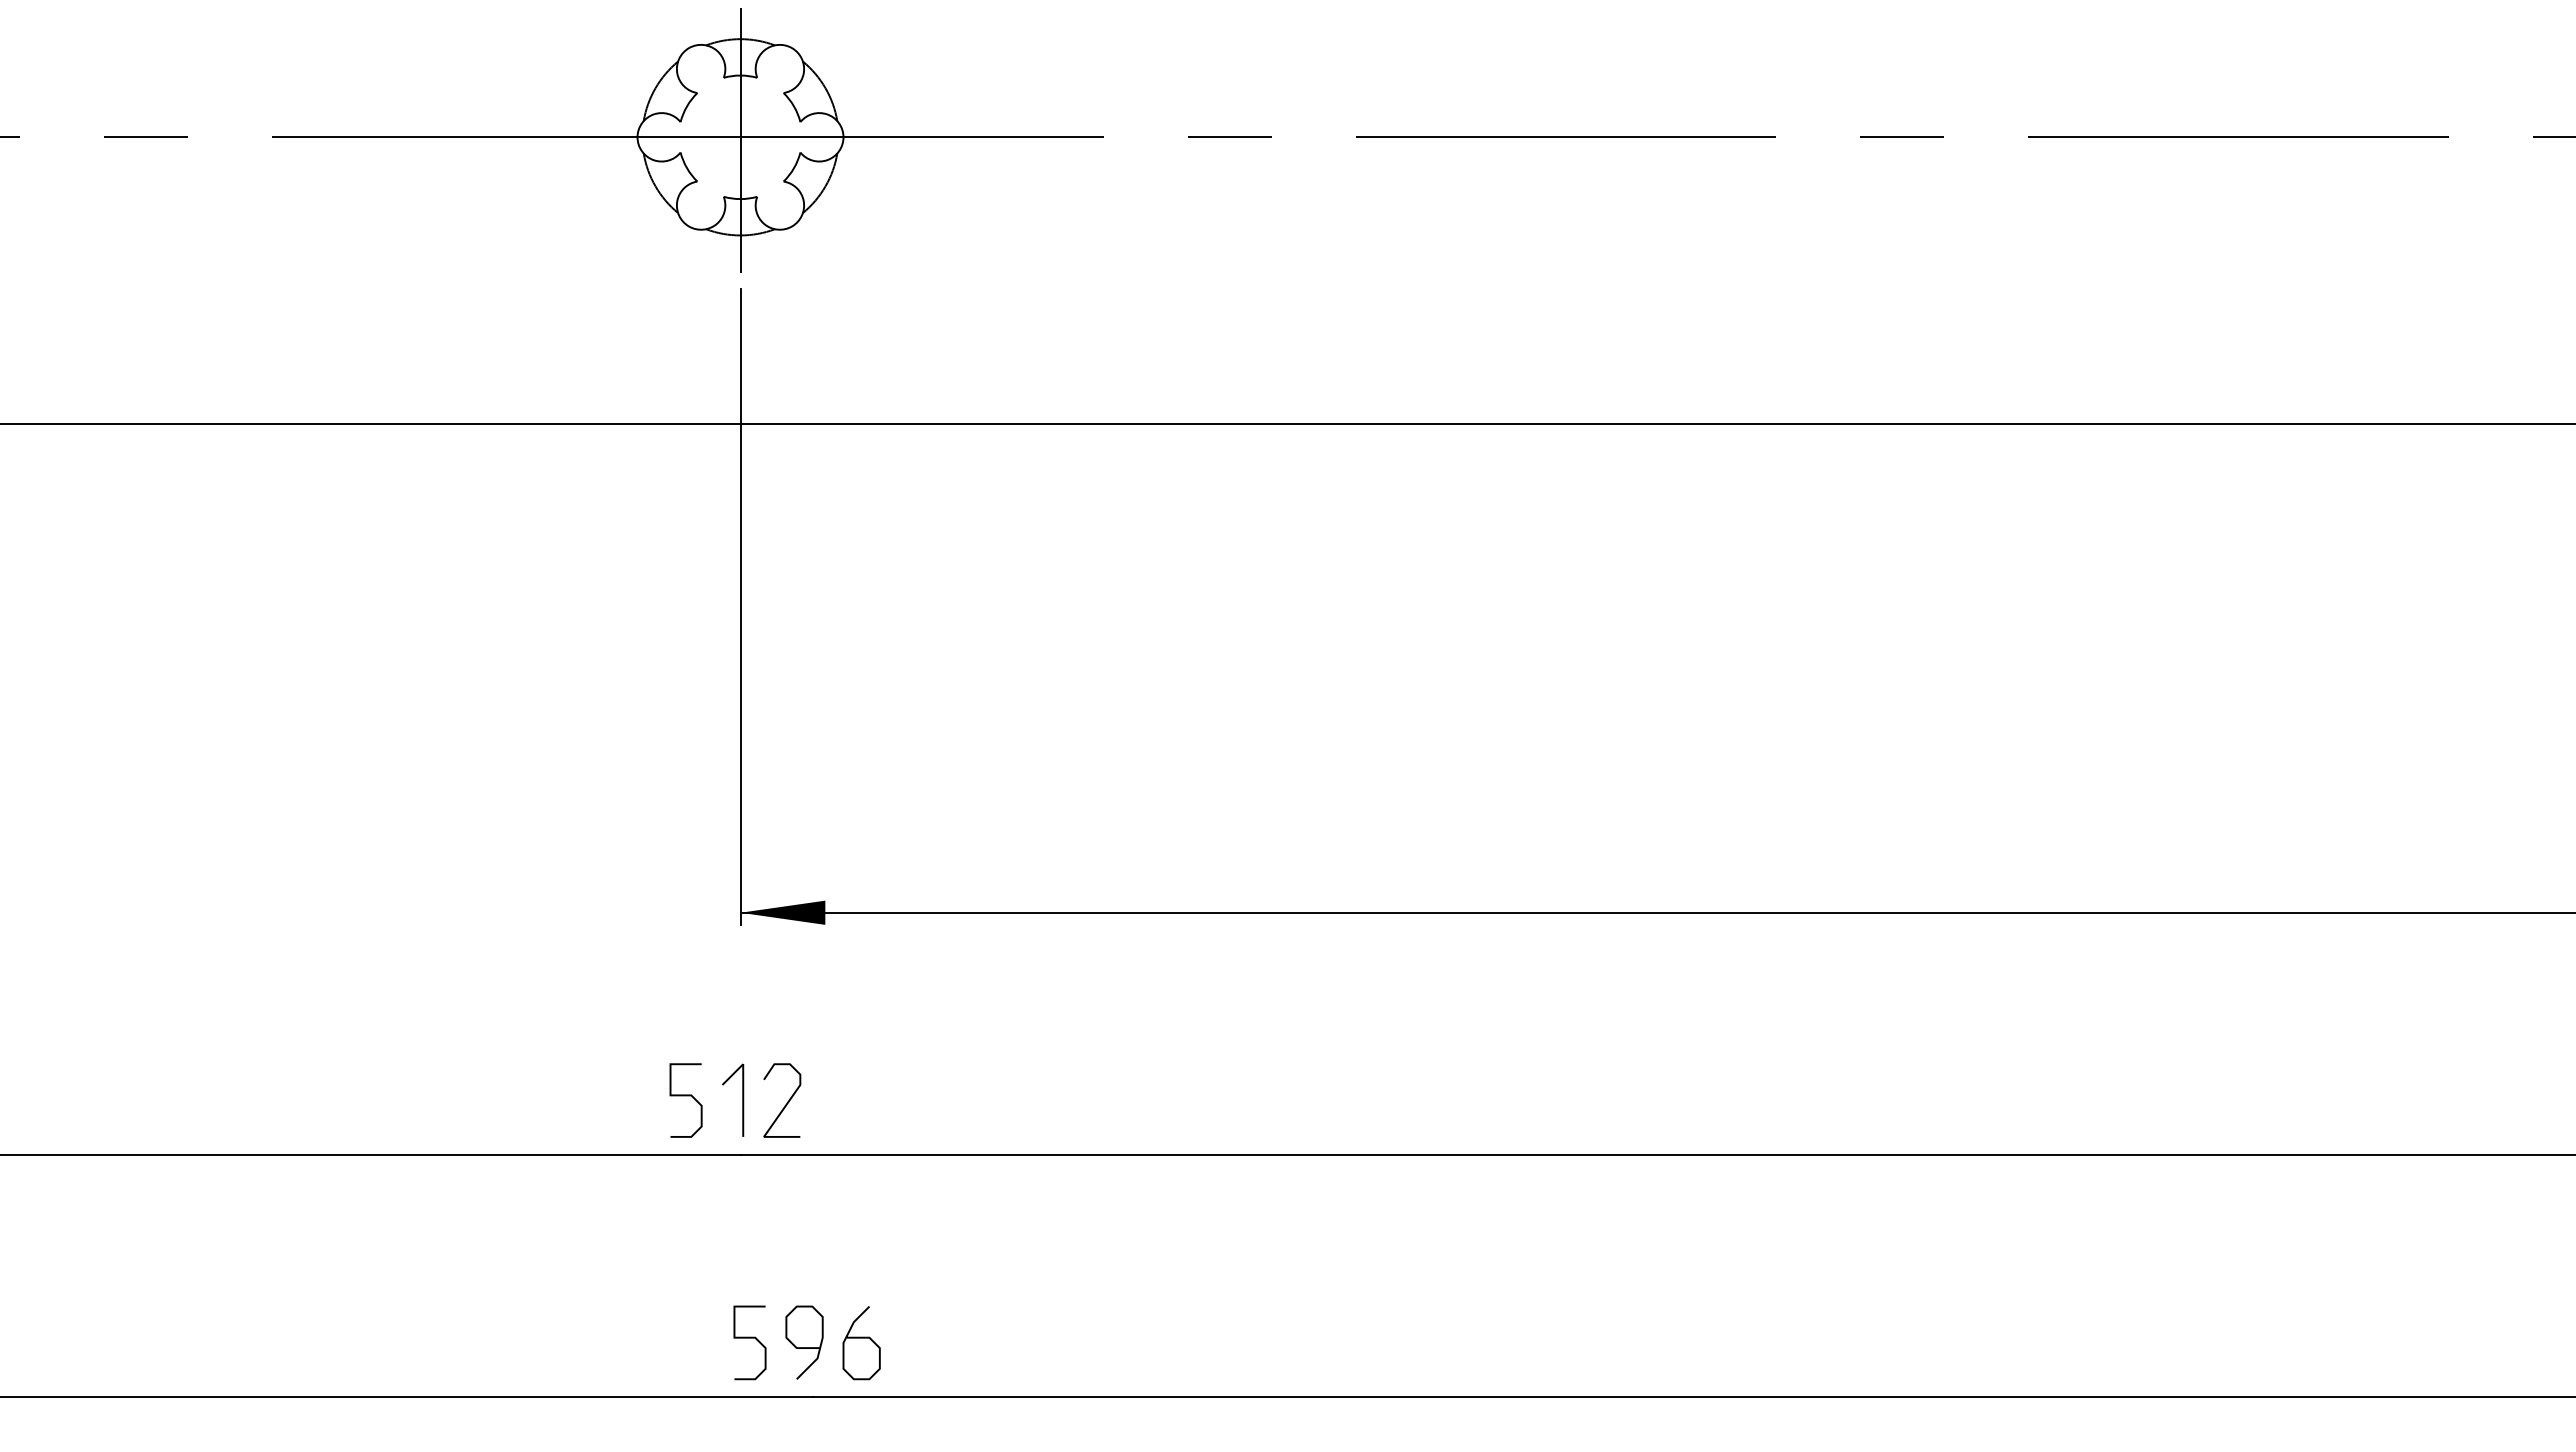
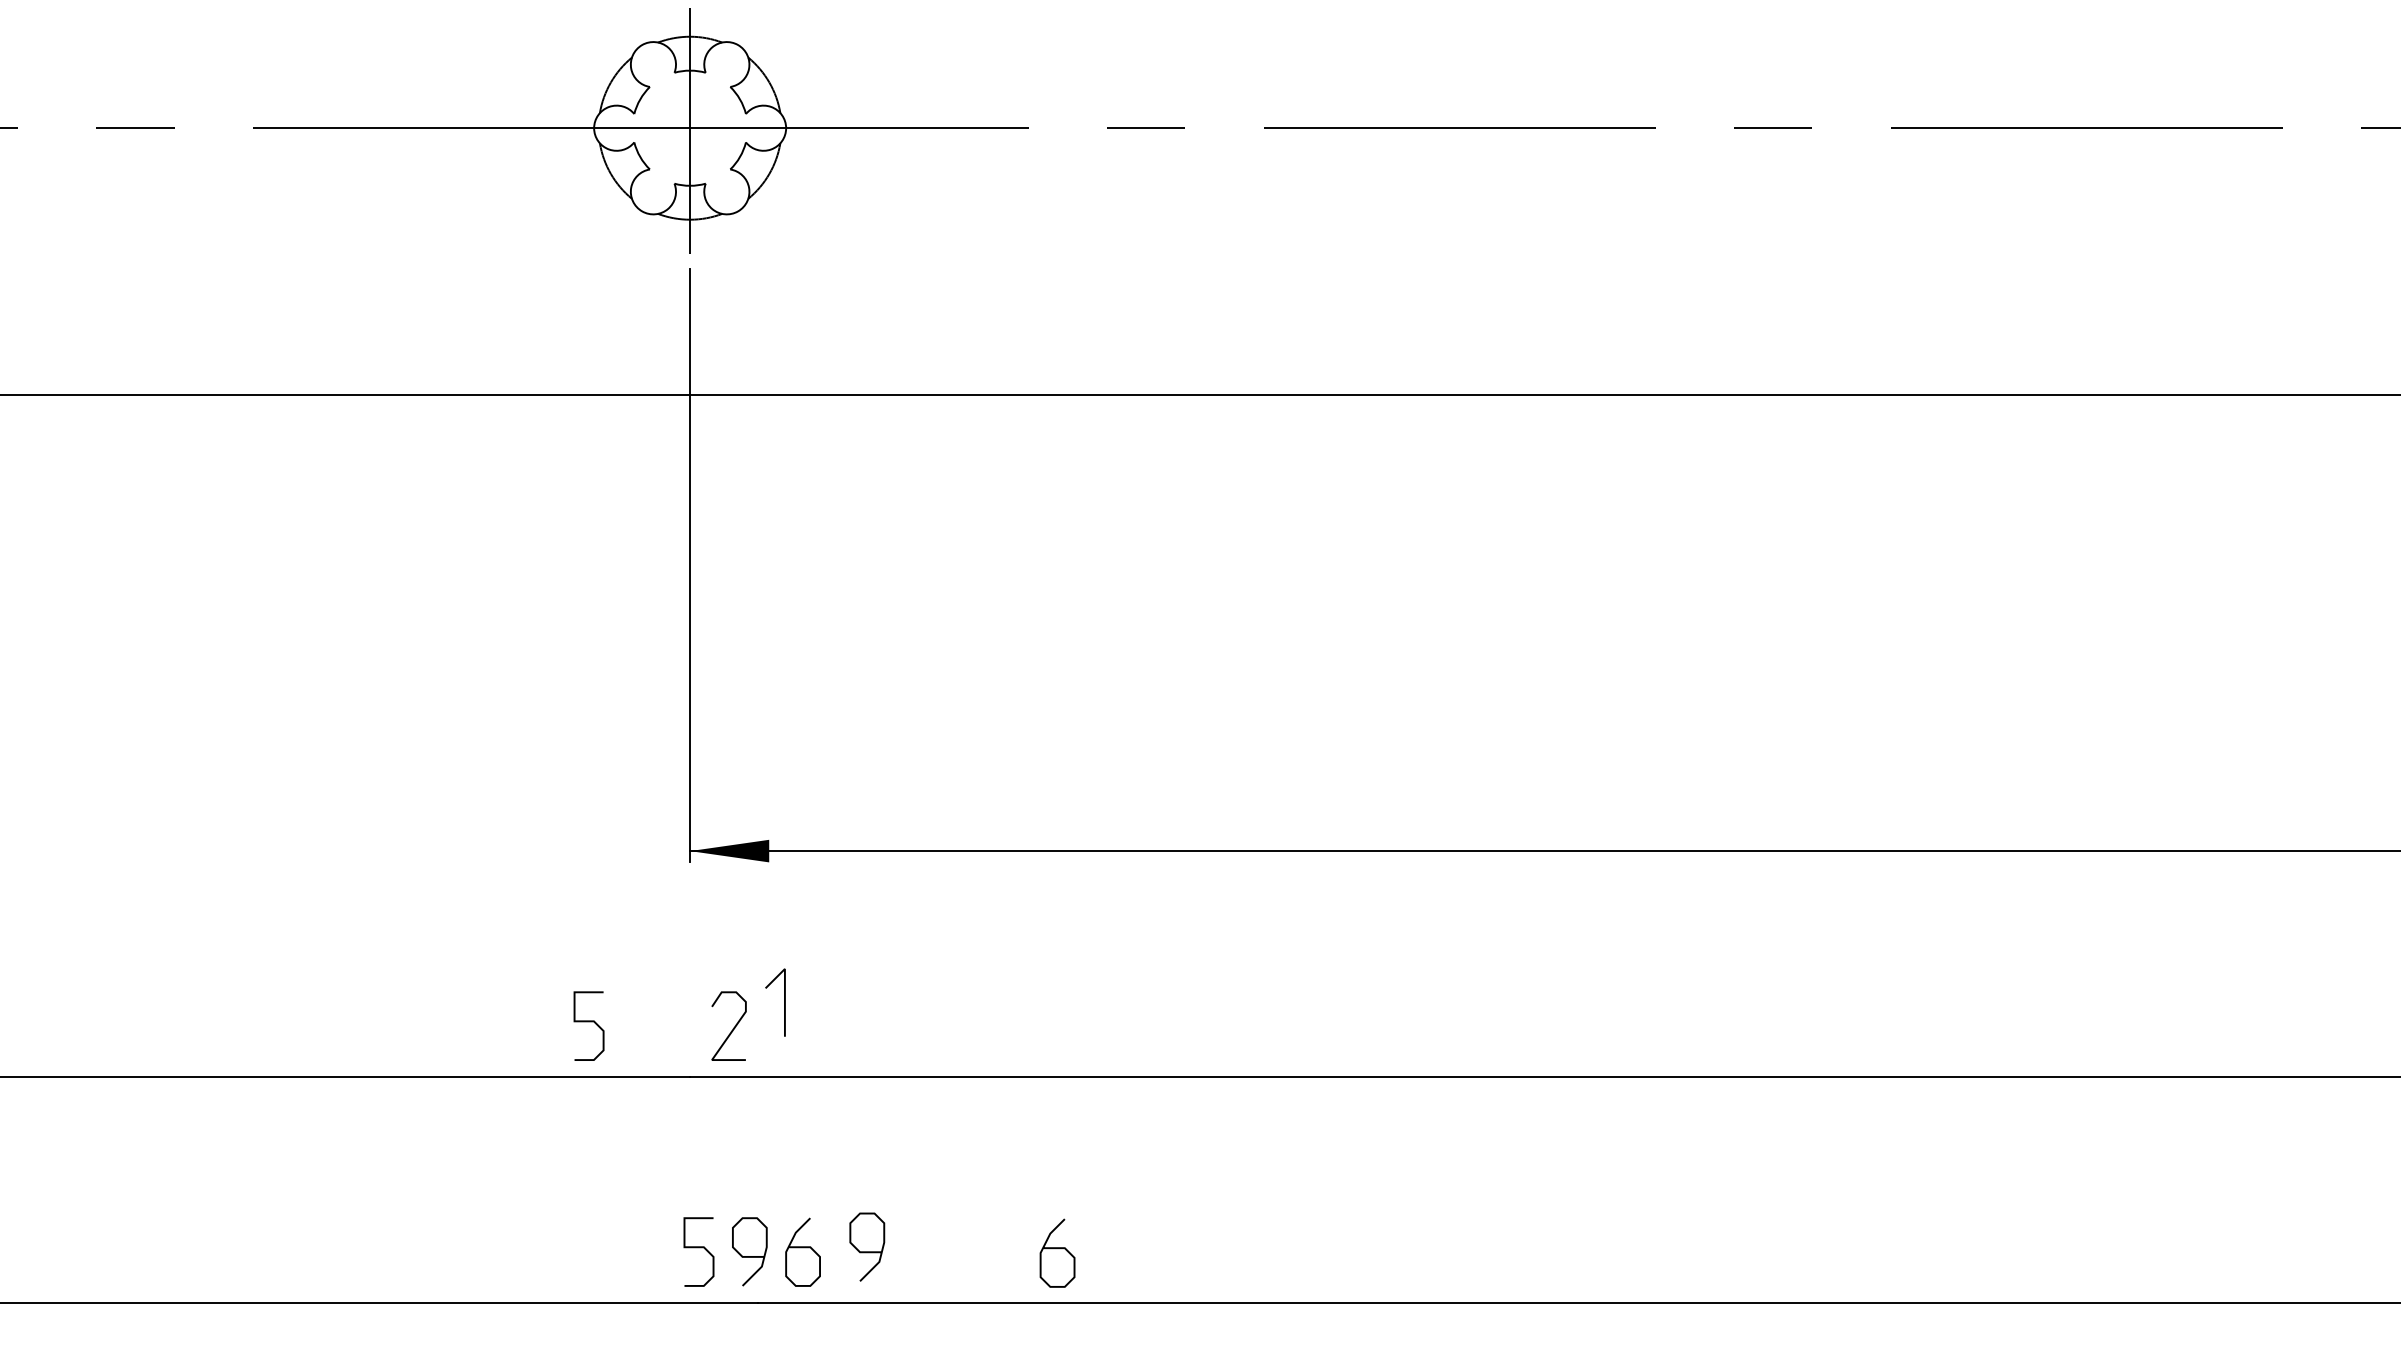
curve: (685, 1096) -> (588, 1022), moved
line: (742, 1099) -> (784, 1001), moved
curve: (1134, 1339) -> (1057, 1248), added
curve: (930, 1342) -> (867, 1251), added

